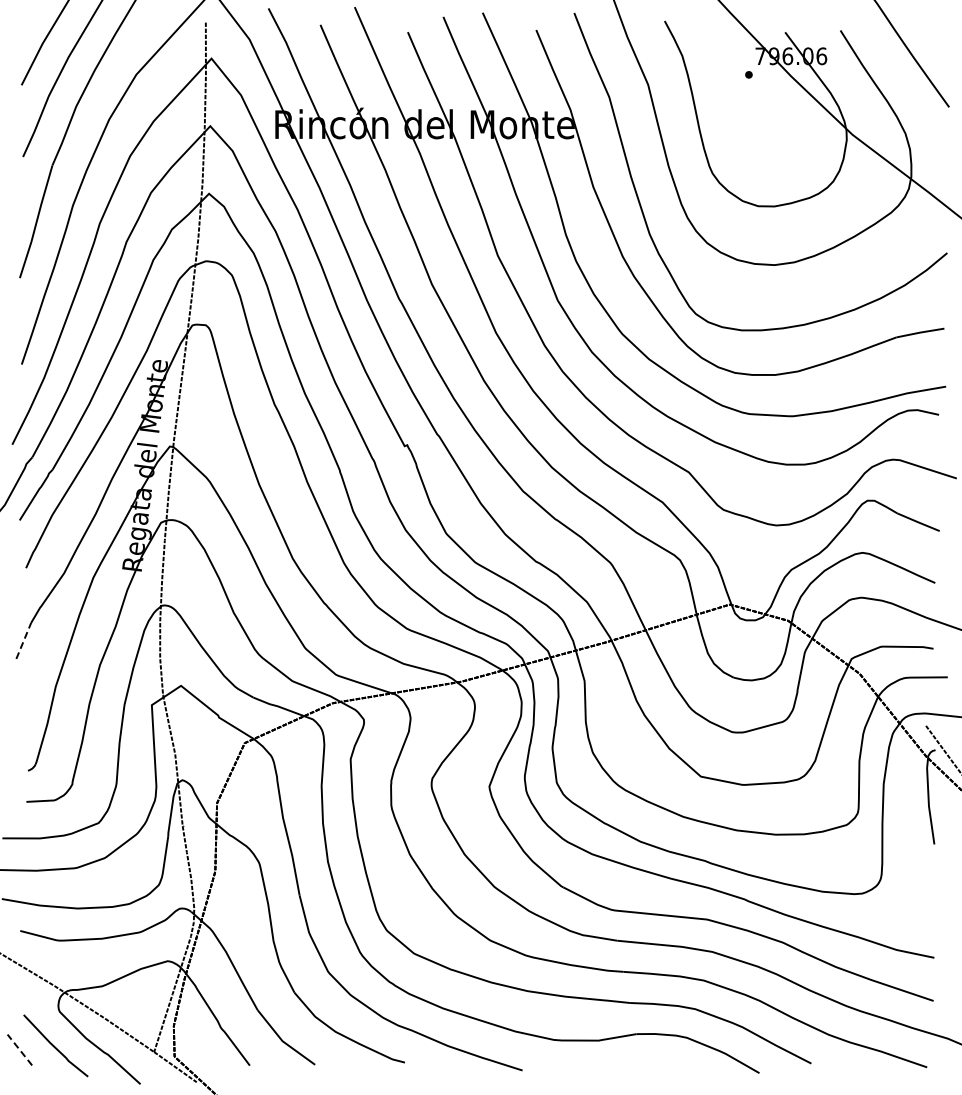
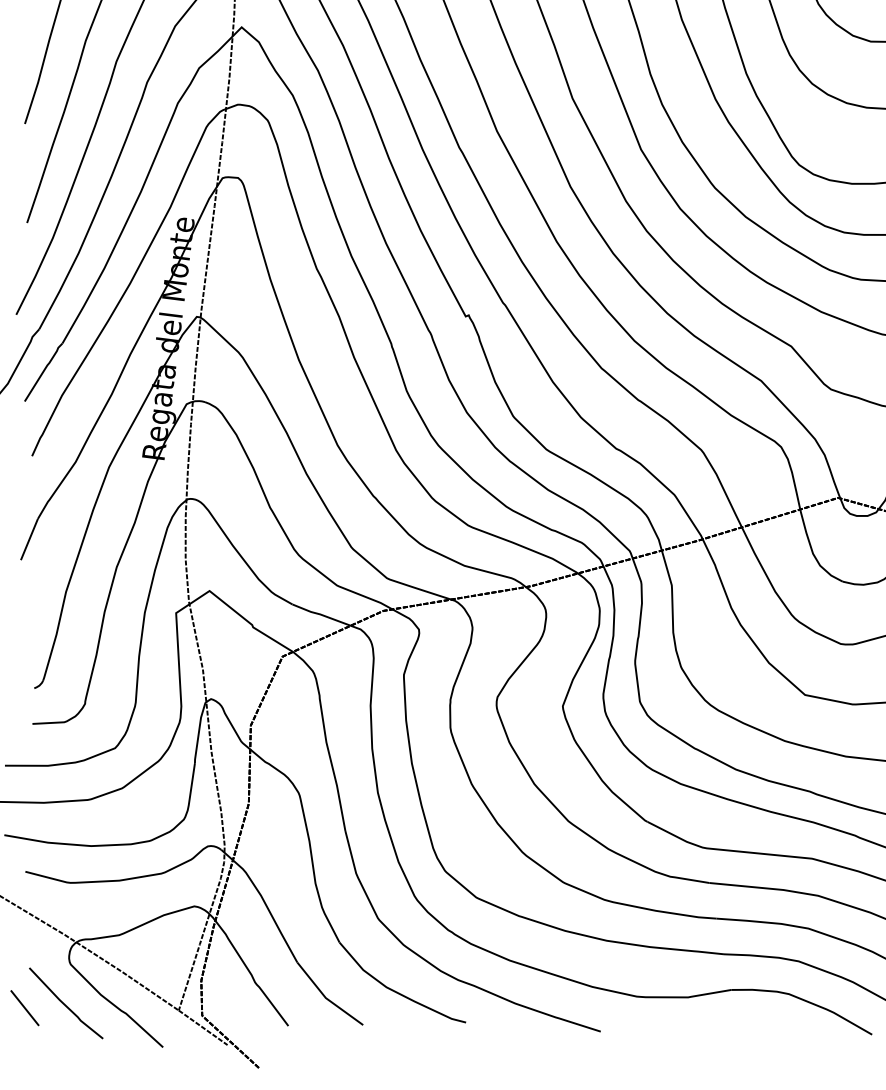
line: (23, 640) -> (29, 539), dashed -> solid
line: (19, 1050) -> (24, 1008), dashed -> solid

